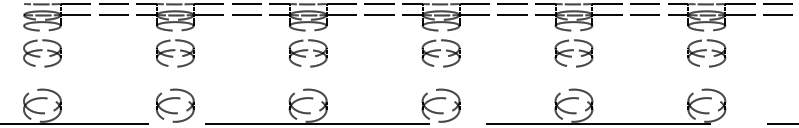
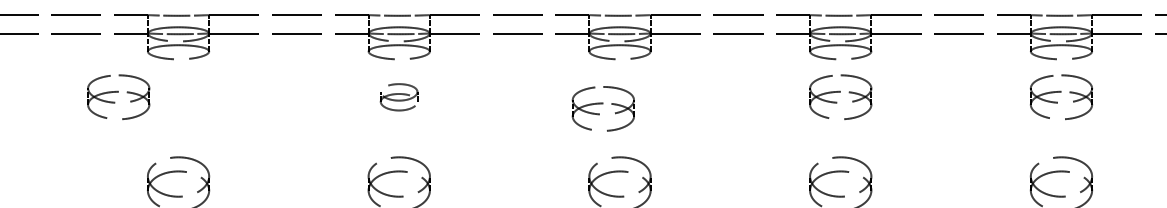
part: (175, 53) -> (119, 97), moved
part: (307, 53) -> (398, 97), size x0.6
part: (440, 53) -> (602, 108), moved

